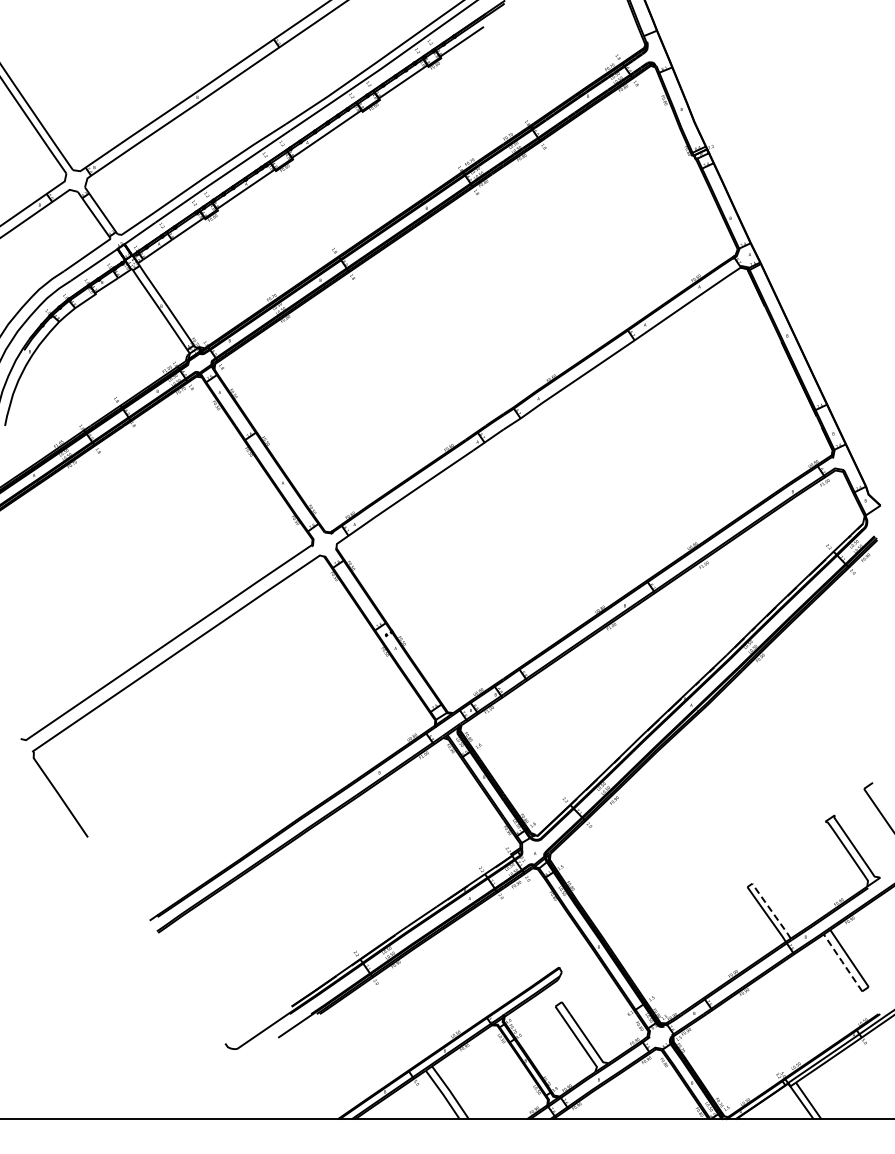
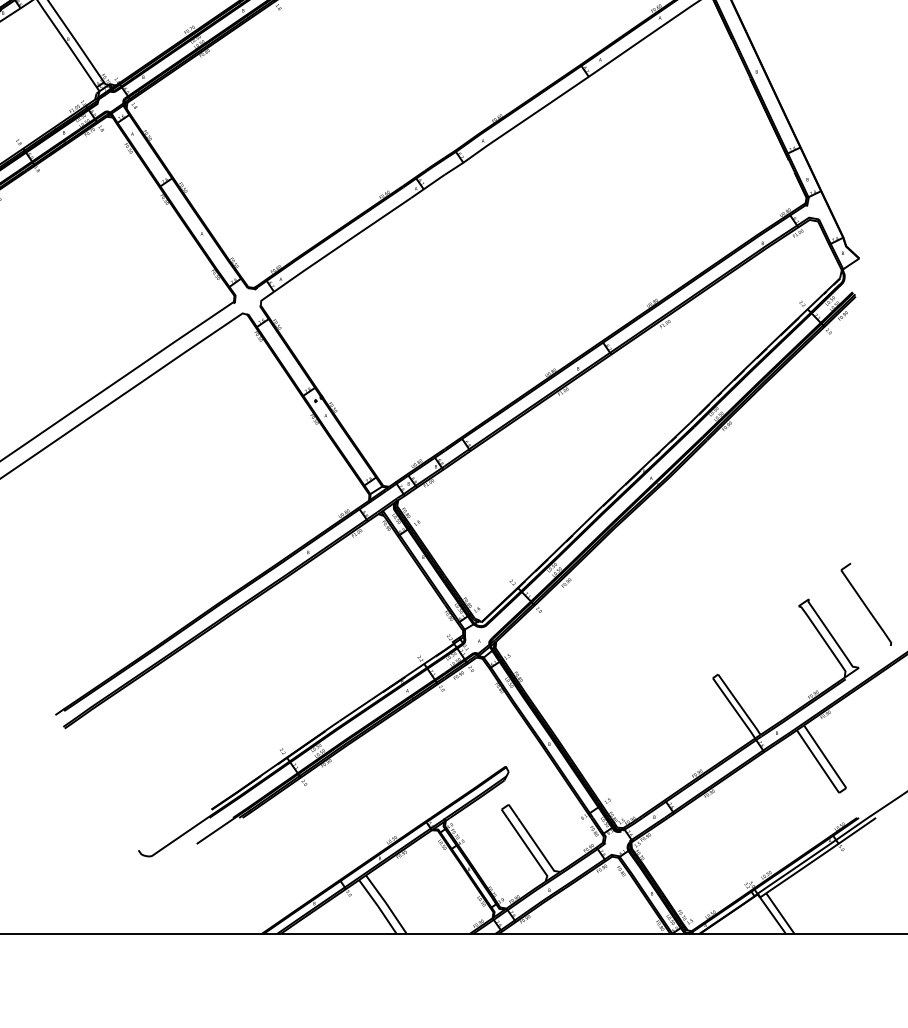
line: (771, 910) -> (739, 703), dashed -> solid
line: (842, 962) -> (817, 761), dashed -> solid

